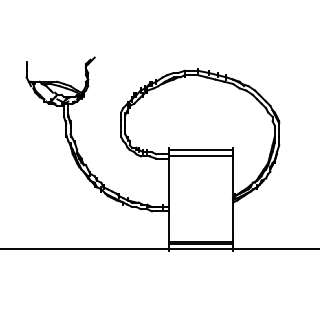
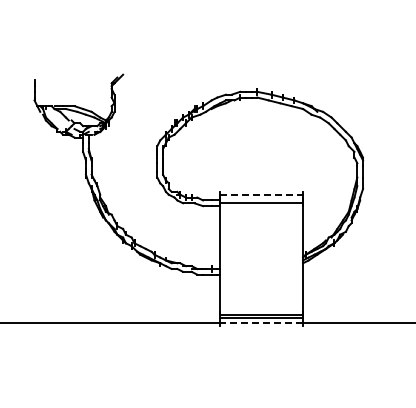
line: (201, 149) -> (262, 194), solid -> dashed
line: (201, 248) -> (261, 323), solid -> dashed

